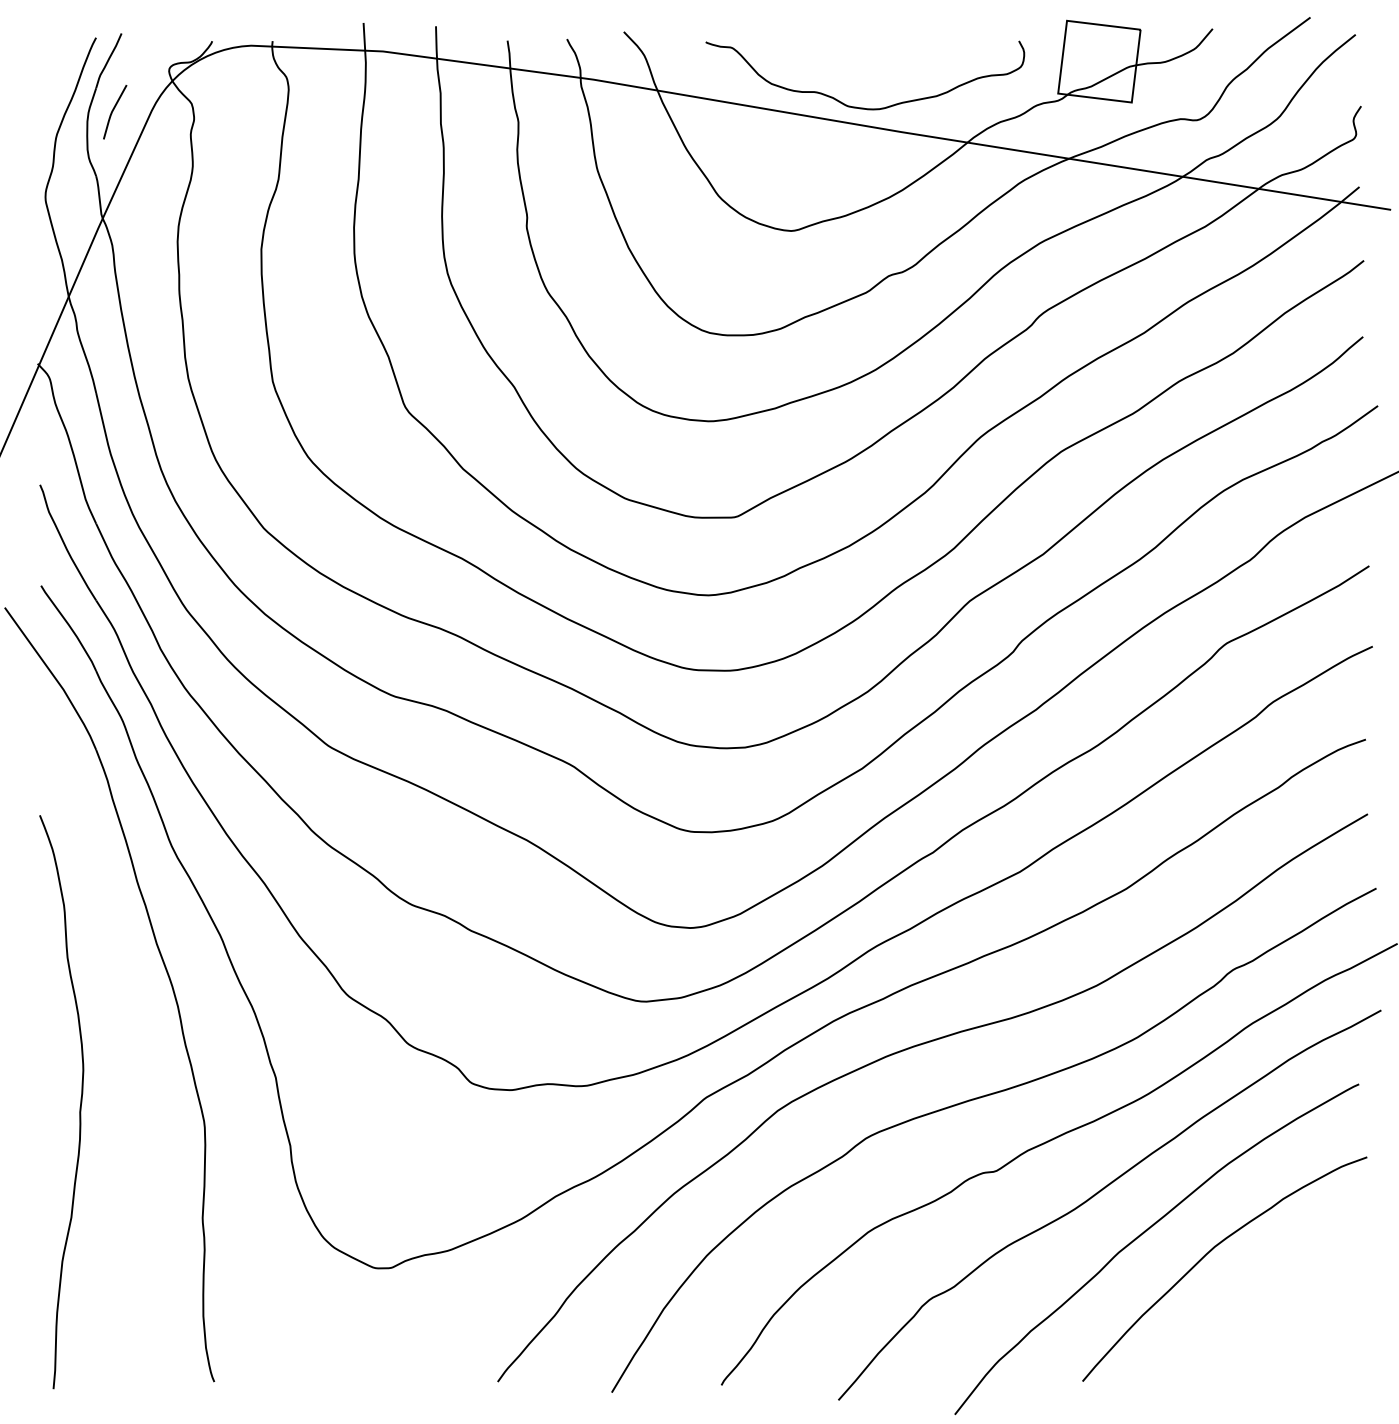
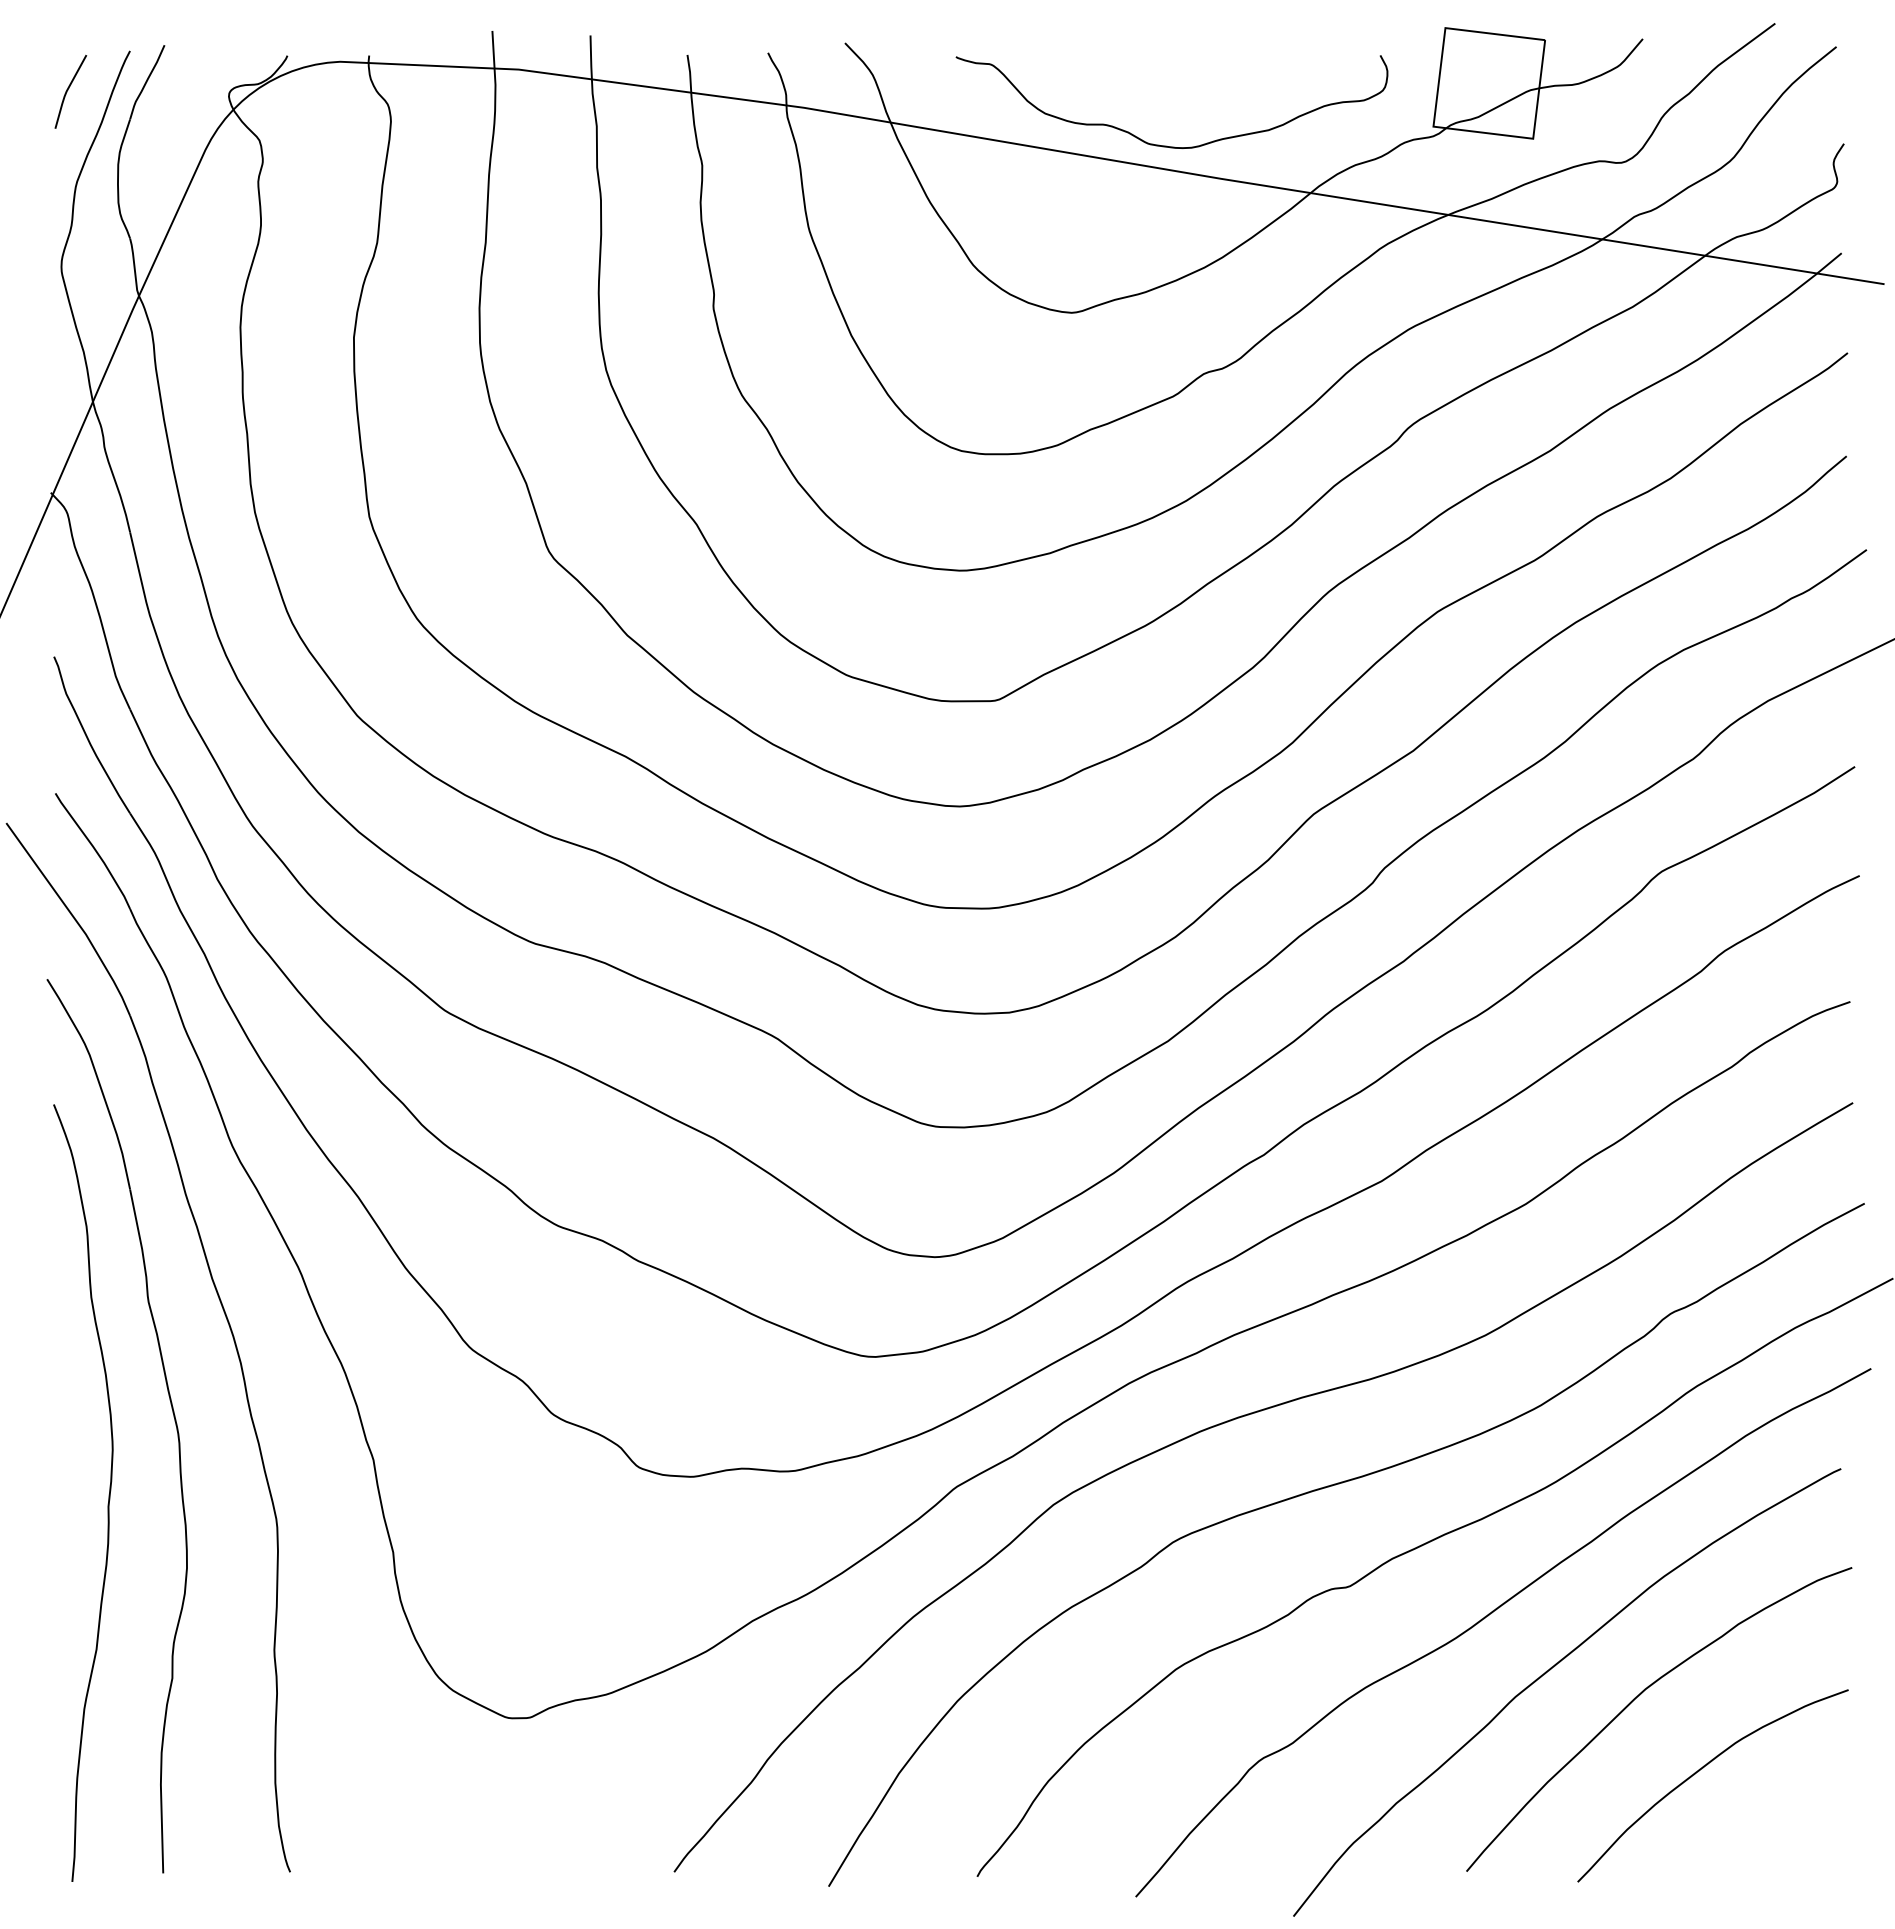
line: (113, 111) -> (68, 90), moved
part: (127, 1043) -> (172, 1413), added
curve: (1254, 1307) -> (1699, 1771), added

